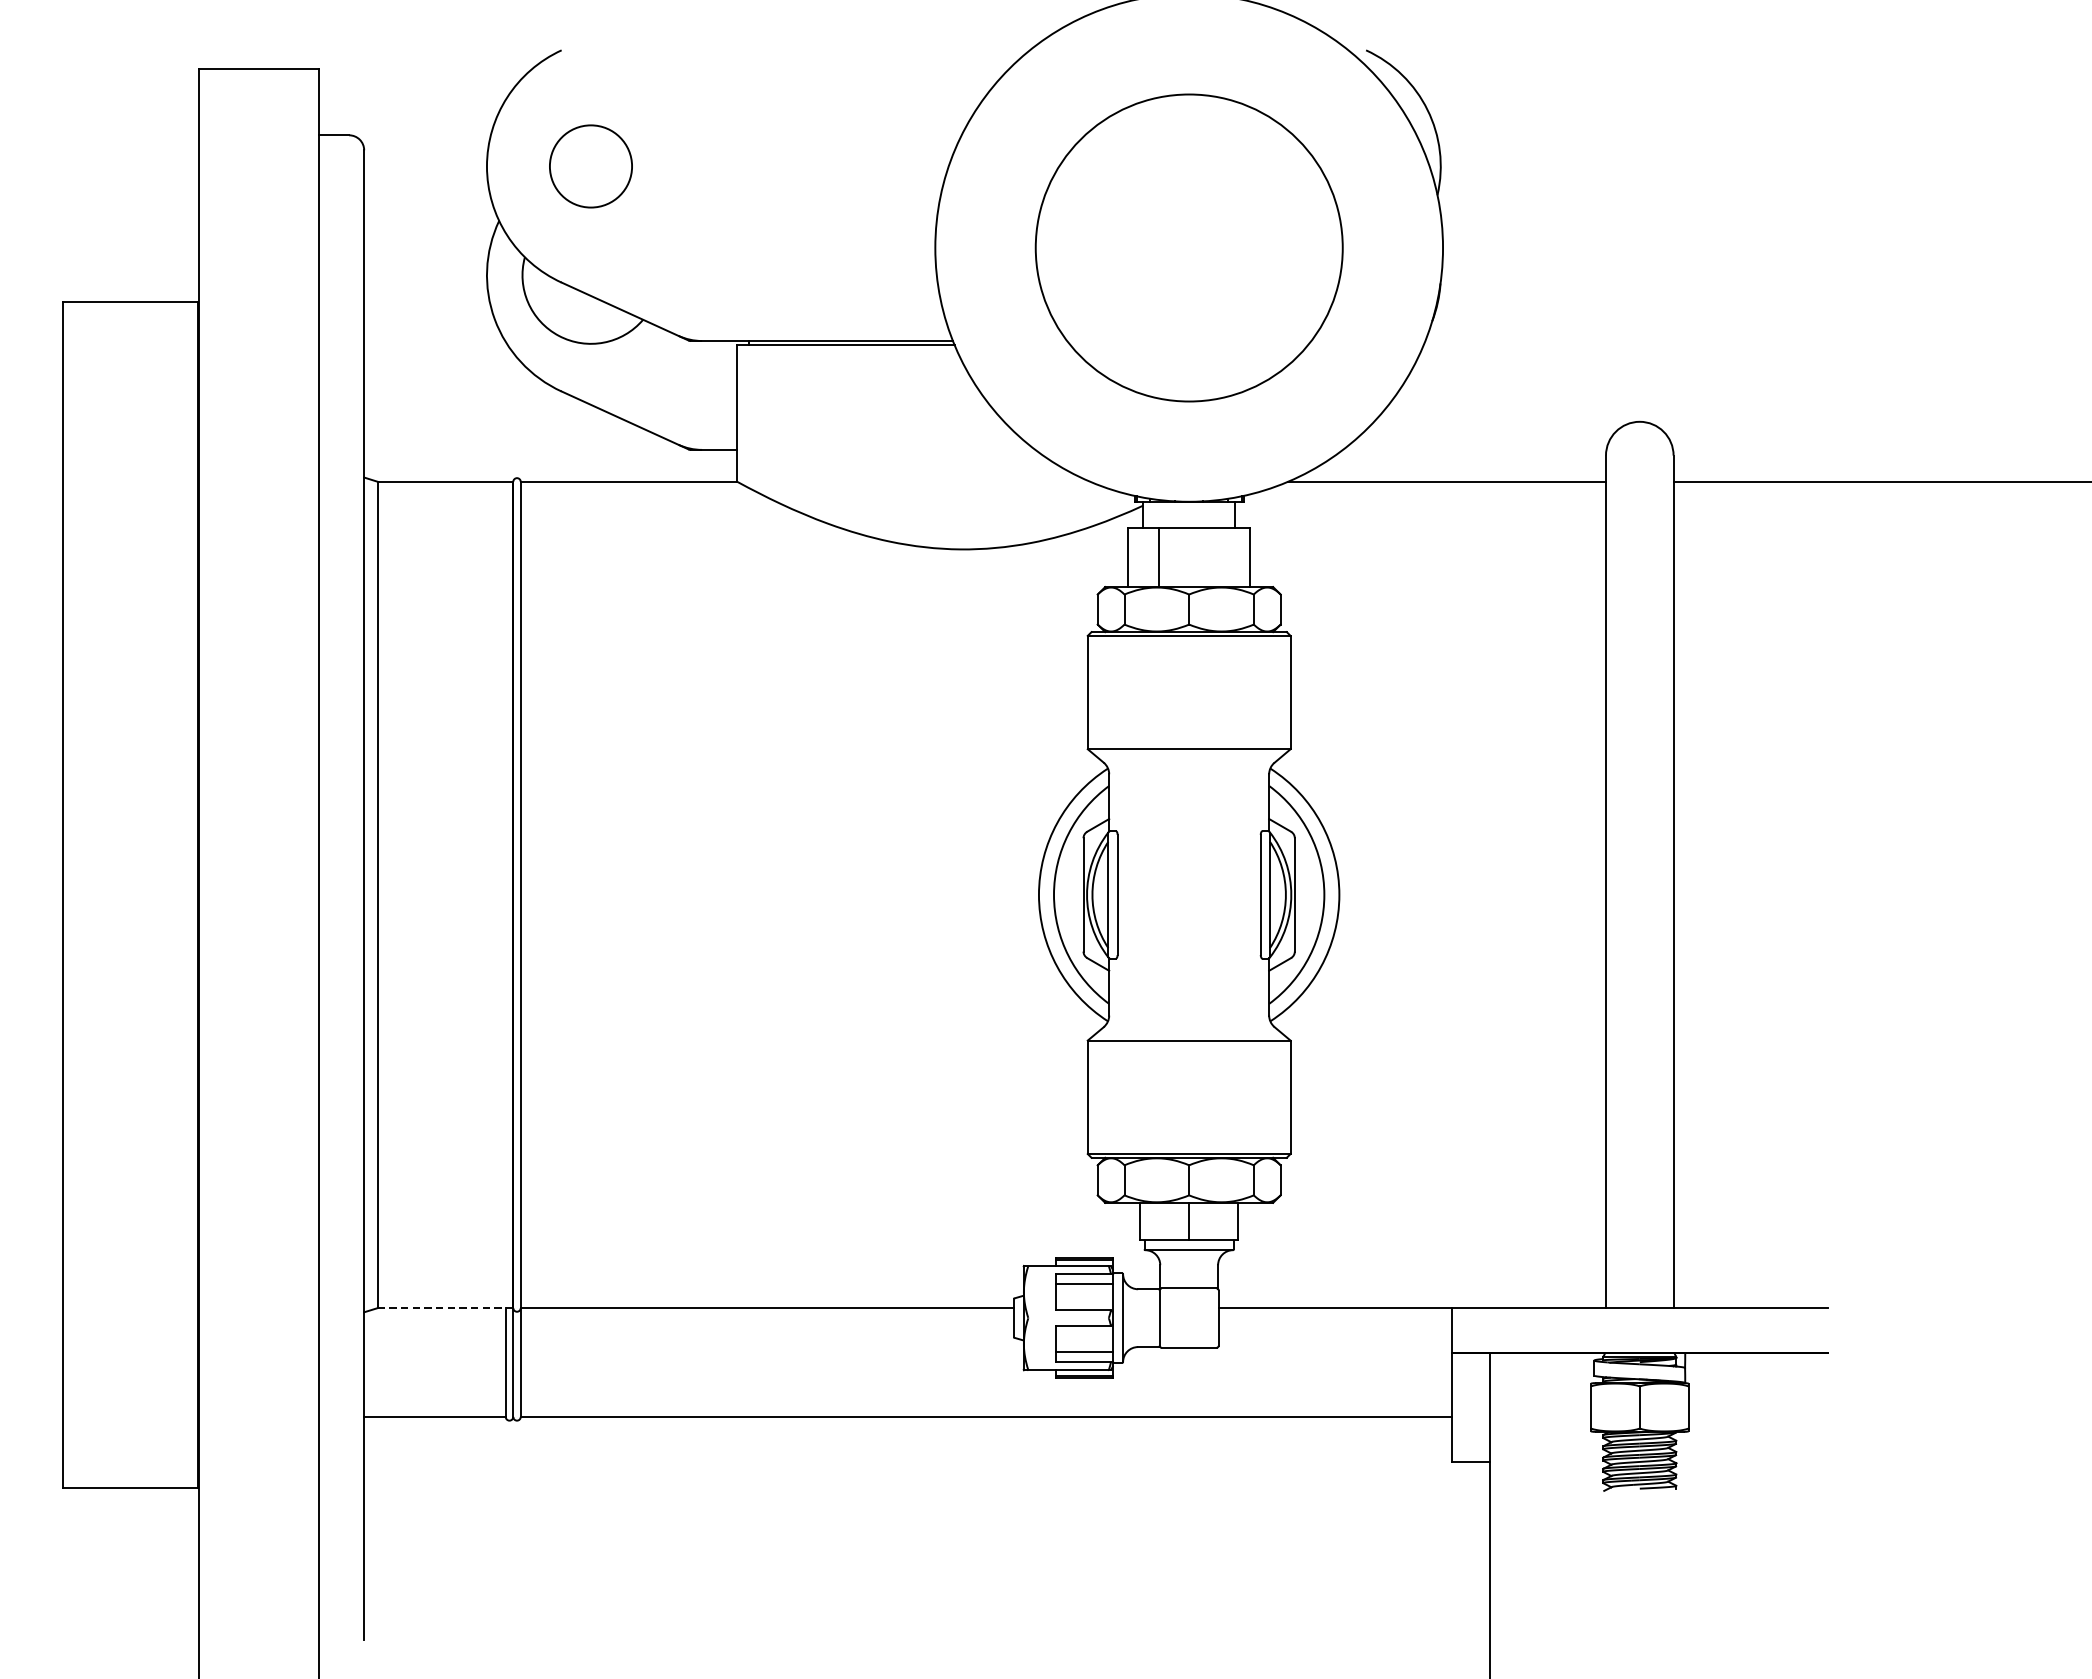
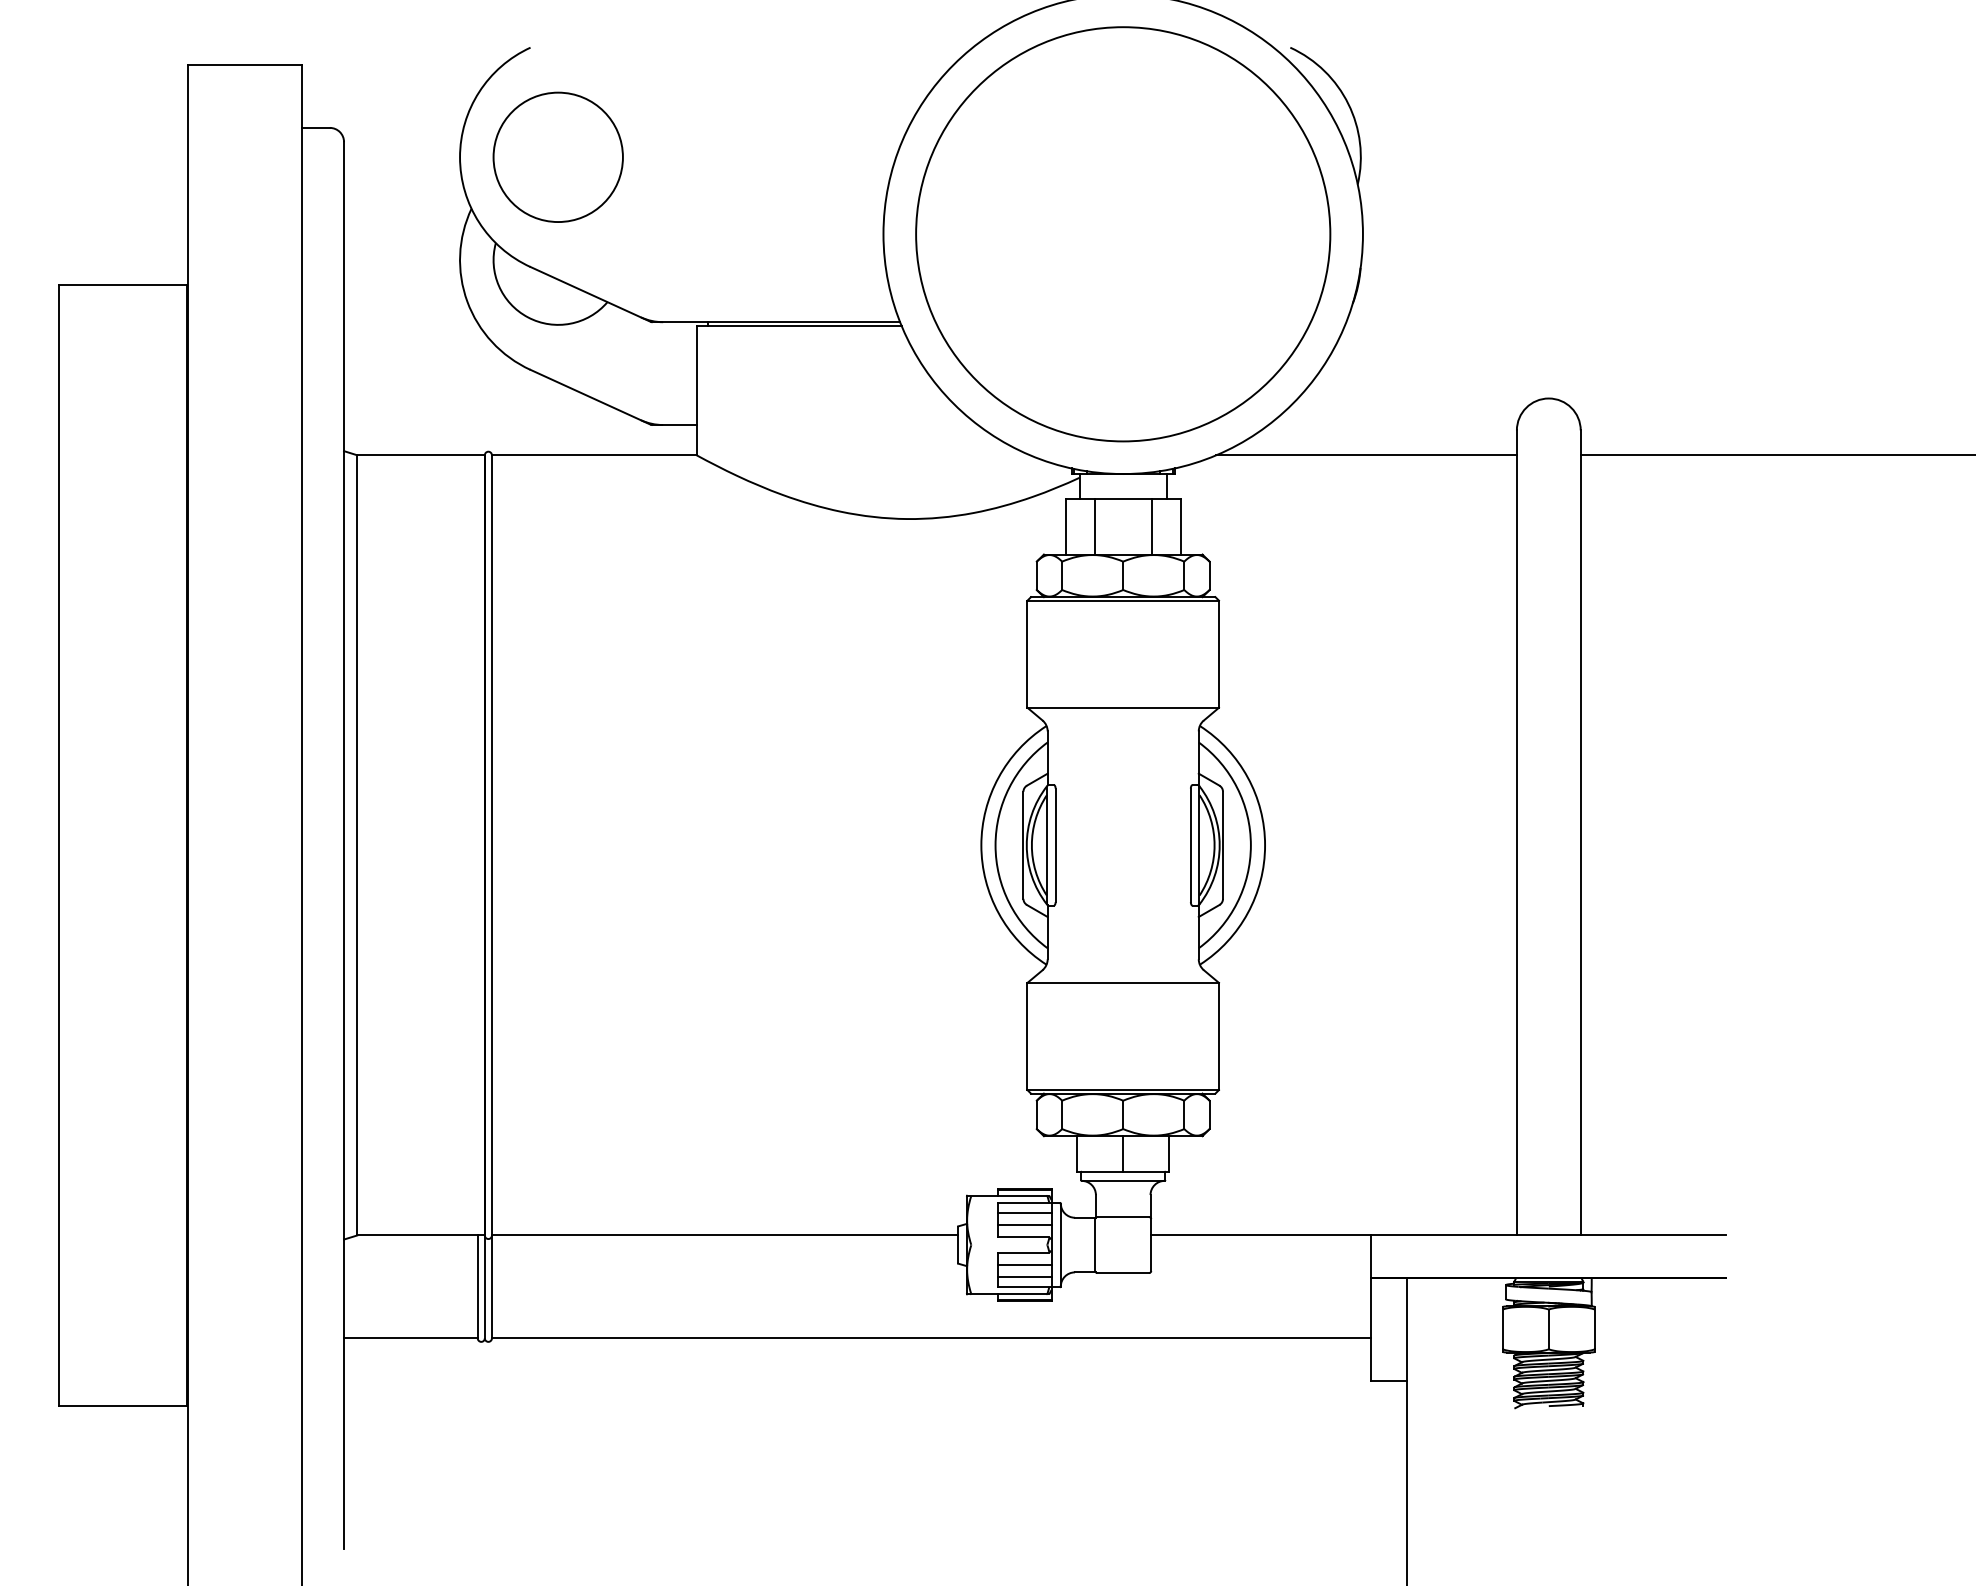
circle: (590, 166) -> (557, 157), size x1.67
circle: (1189, 248) -> (1123, 234), size x1.43
line: (1219, 557) -> (1151, 526), added
line: (1084, 1296) -> (1024, 1224), added
line: (446, 1308) -> (421, 1235), dashed -> solid
line: (1084, 1339) -> (1024, 1265), added

